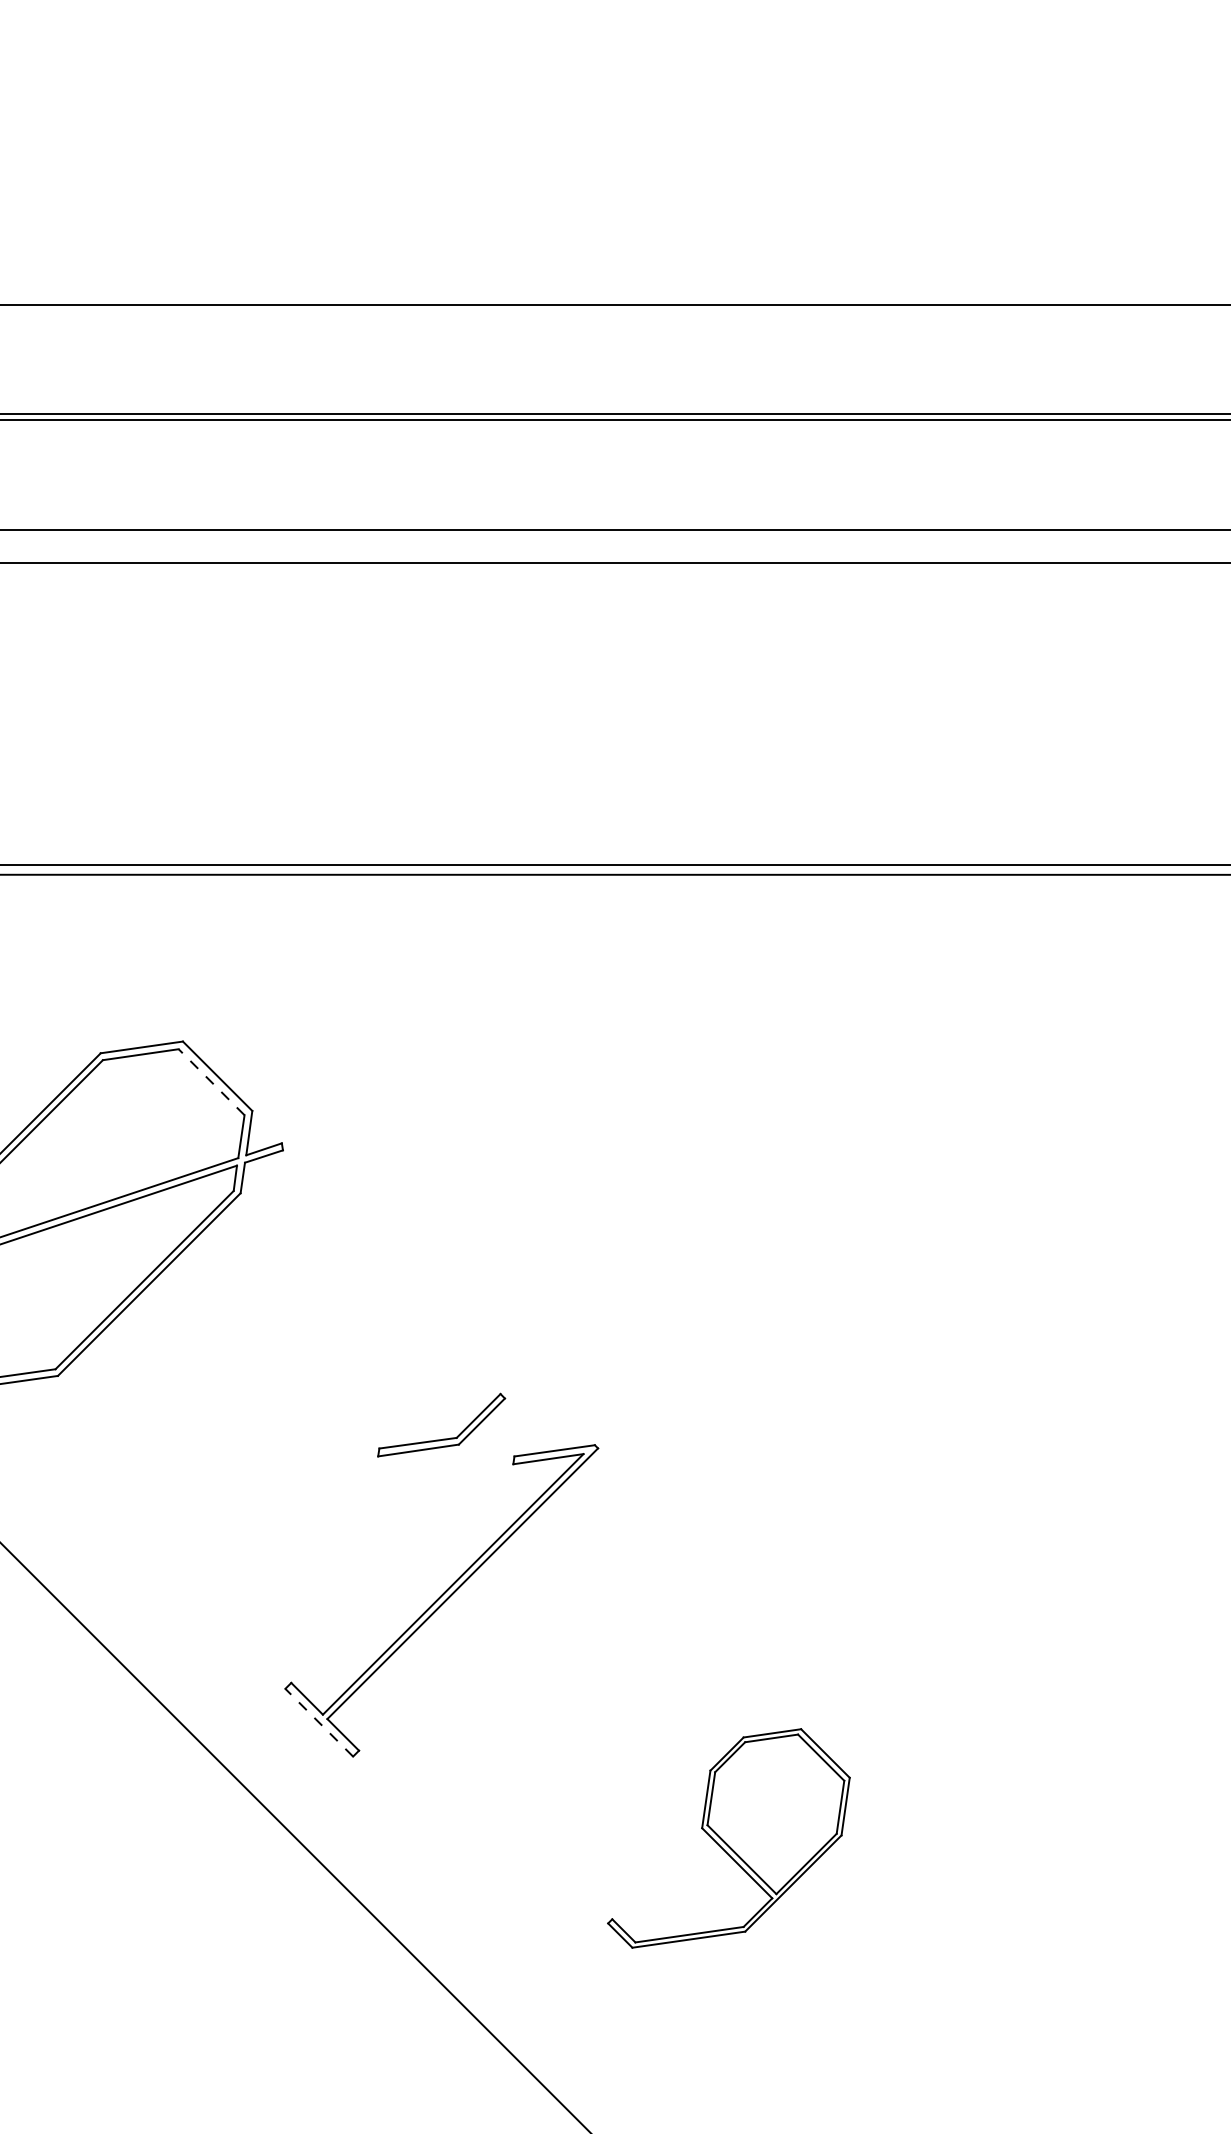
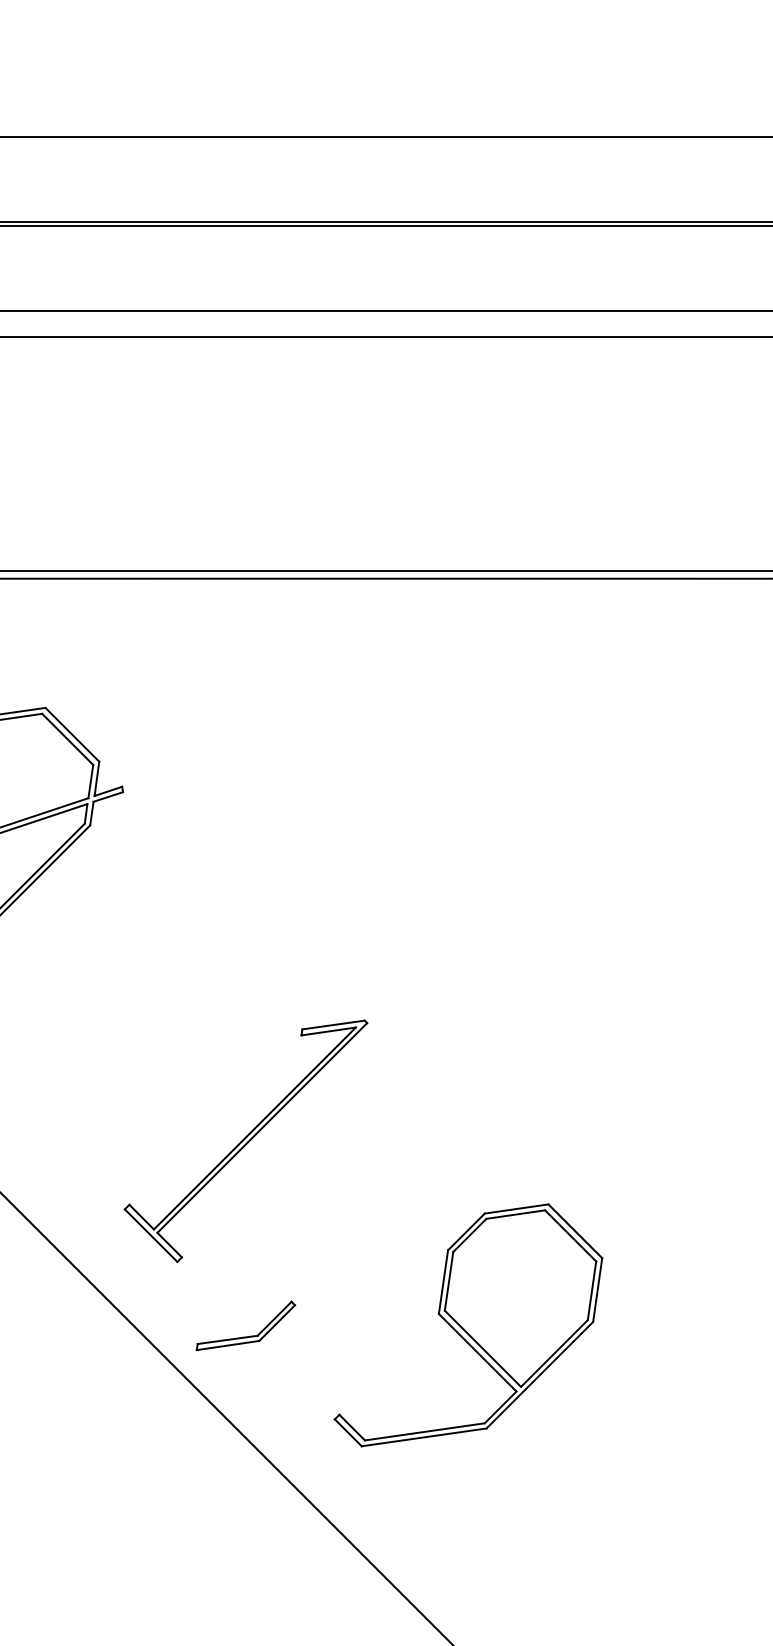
line: (211, 1082) -> (67, 739), dashed -> solid
part: (443, 1438) -> (247, 1336), moved
line: (319, 1722) -> (151, 1235), dashed -> solid
part: (728, 1838) -> (468, 1325), size x1.43

